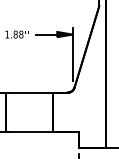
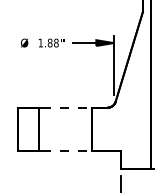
line: (31, 92) -> (67, 107), solid -> dashed
line: (31, 132) -> (67, 151), solid -> dashed

